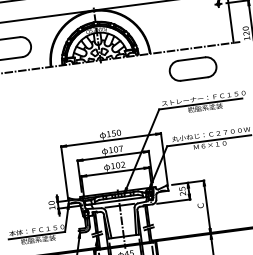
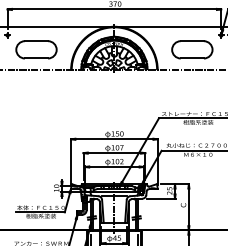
part: (193, 68) -> (192, 49), moved

